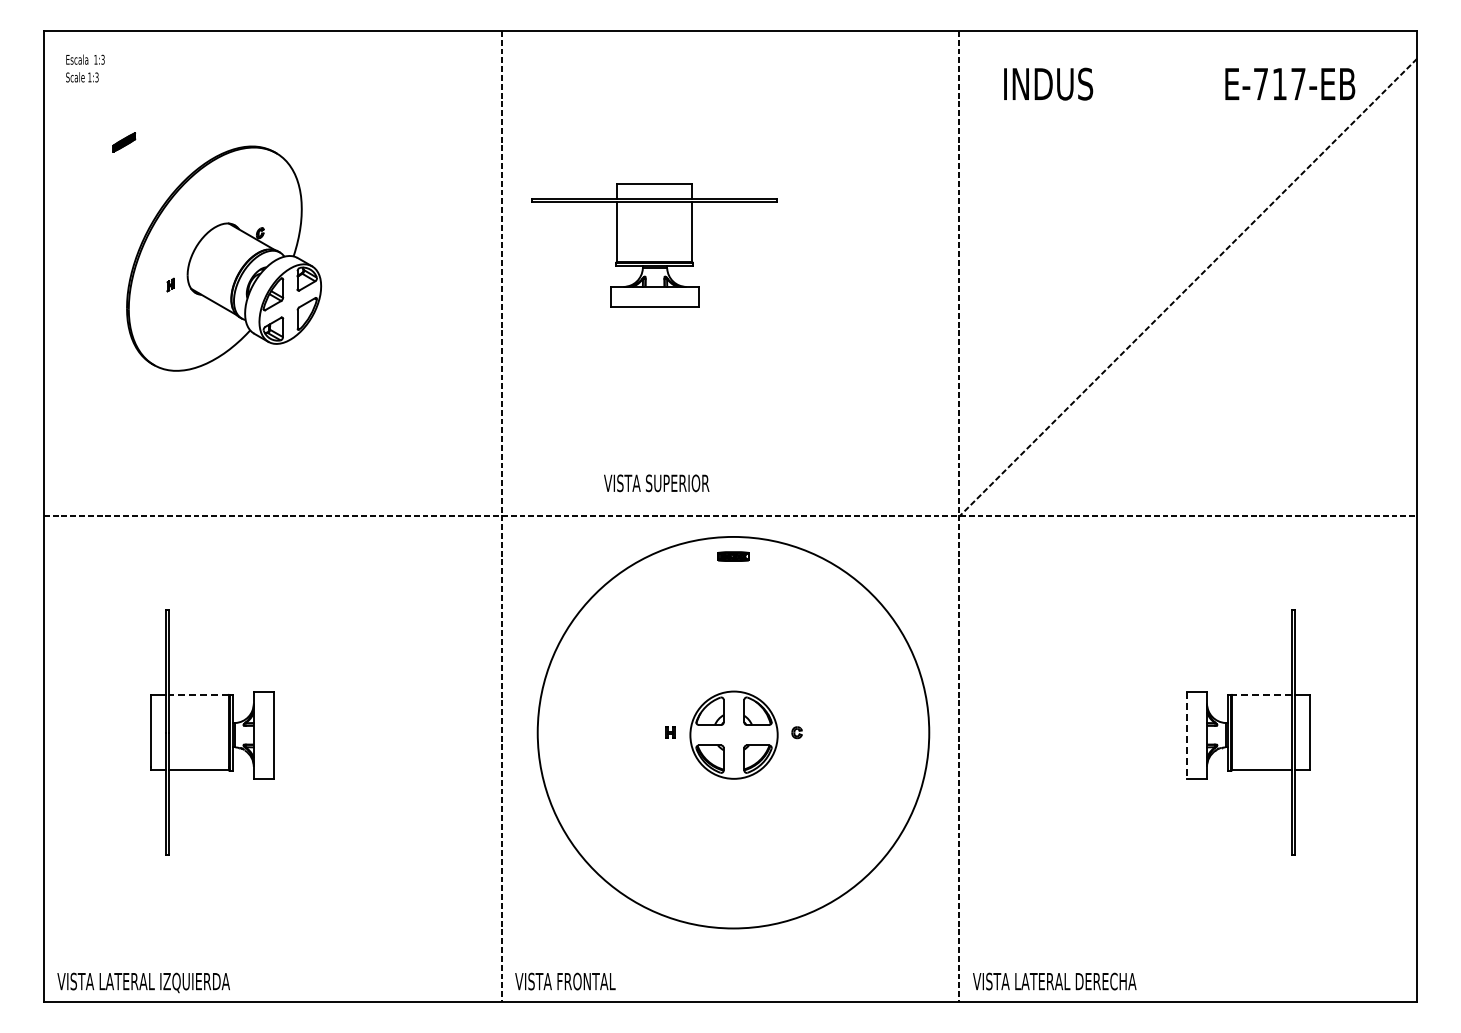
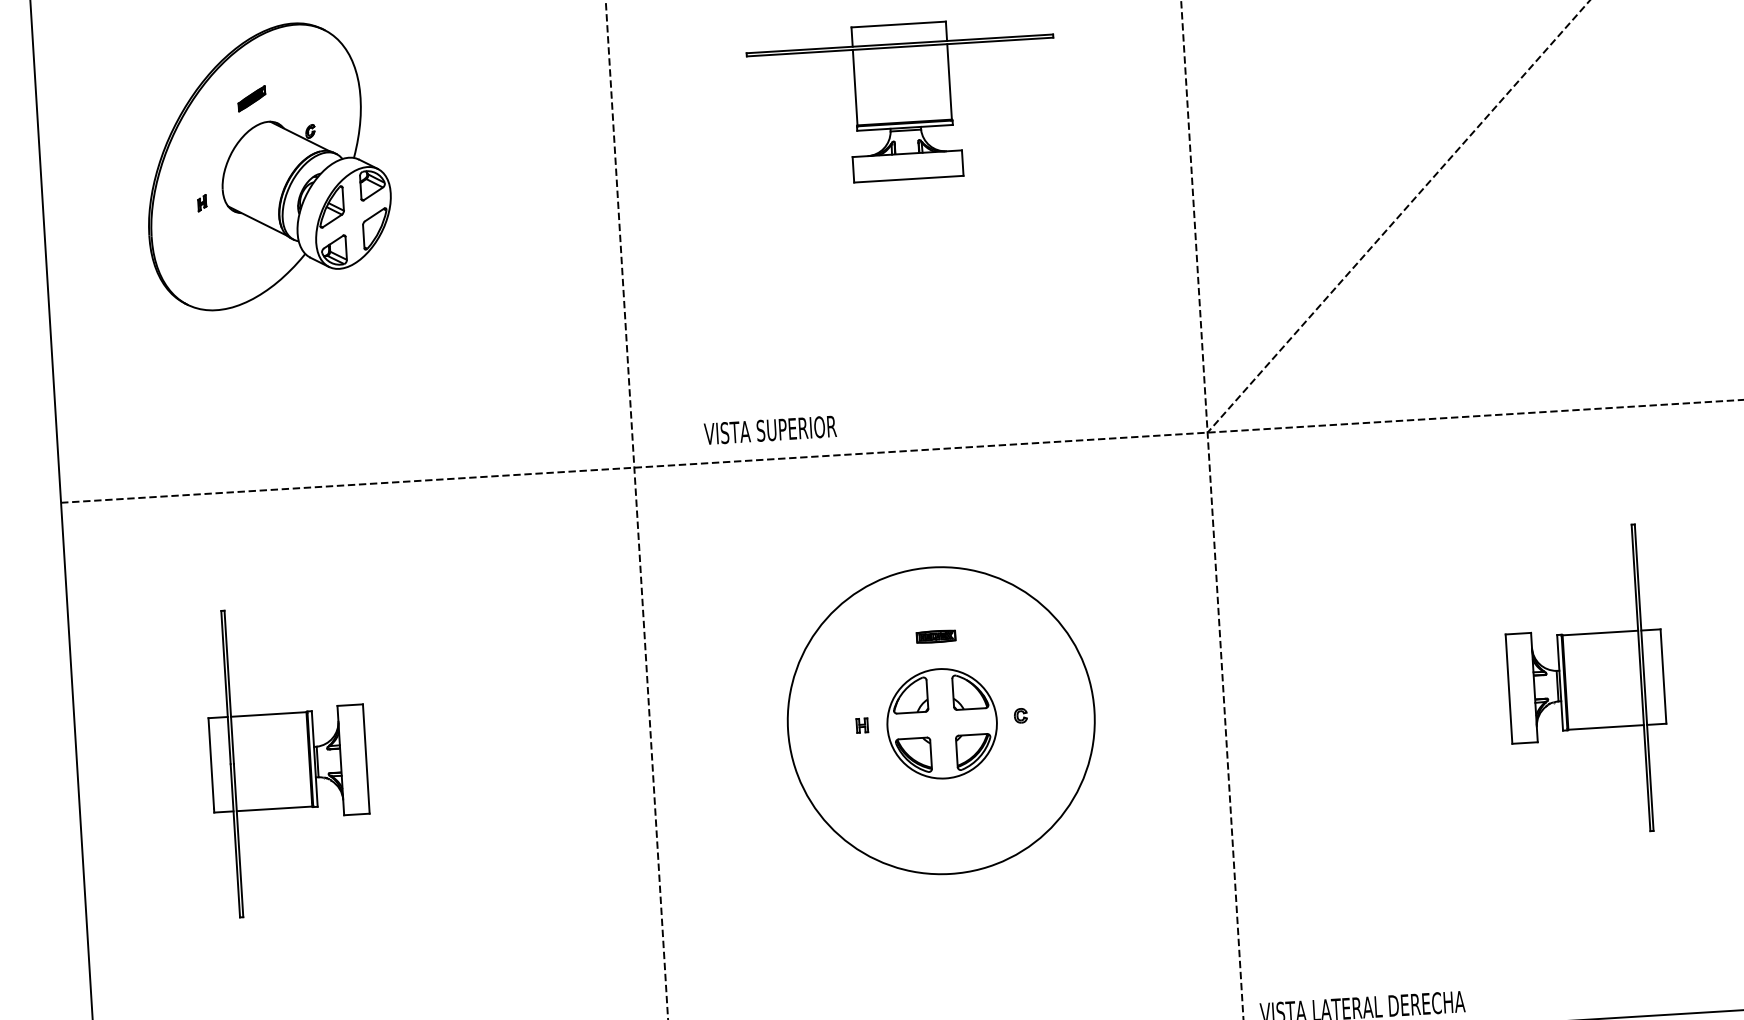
part: (124, 142) -> (252, 98), moved
part: (654, 245) -> (903, 101), moved
text: (656, 483) -> (770, 430), moved
part: (733, 556) -> (936, 636), moved
line: (198, 695) -> (268, 715), dashed -> solid
line: (1261, 695) -> (1599, 633), dashed -> solid
circle: (733, 732) -> (941, 720), size x0.62
line: (1186, 735) -> (1508, 689), dashed -> solid

